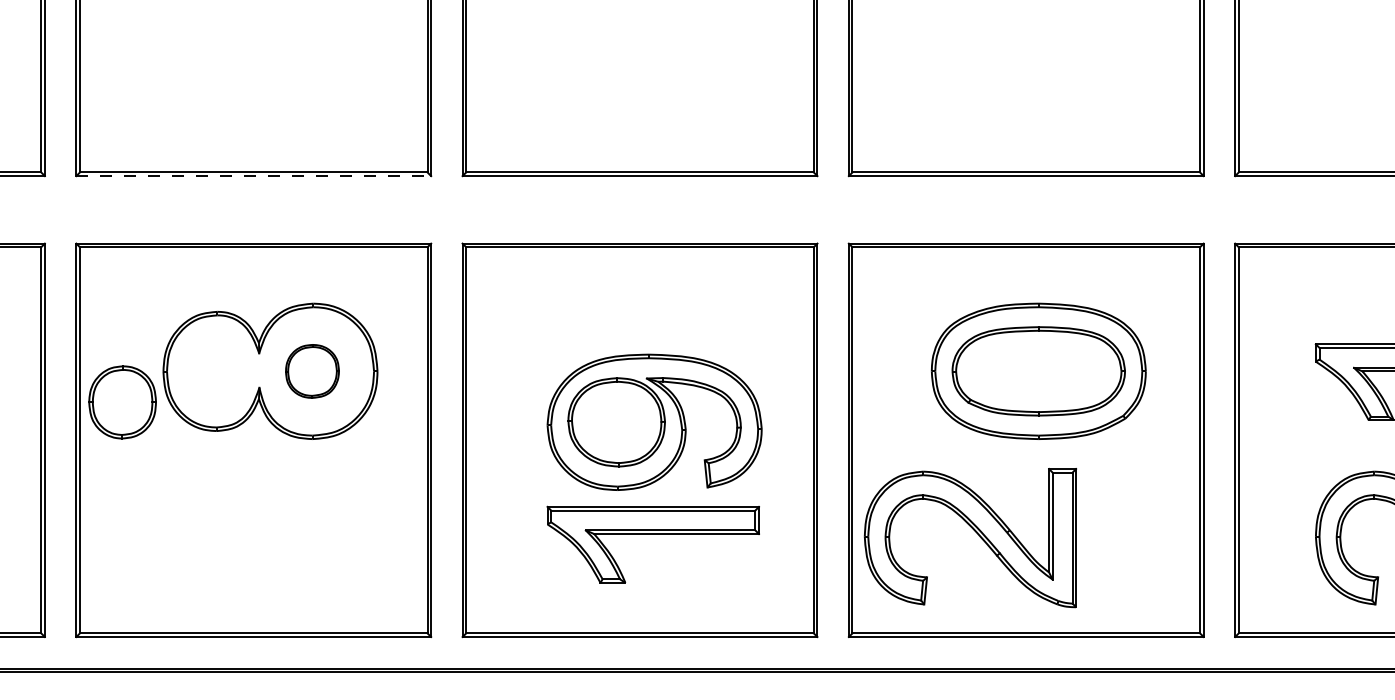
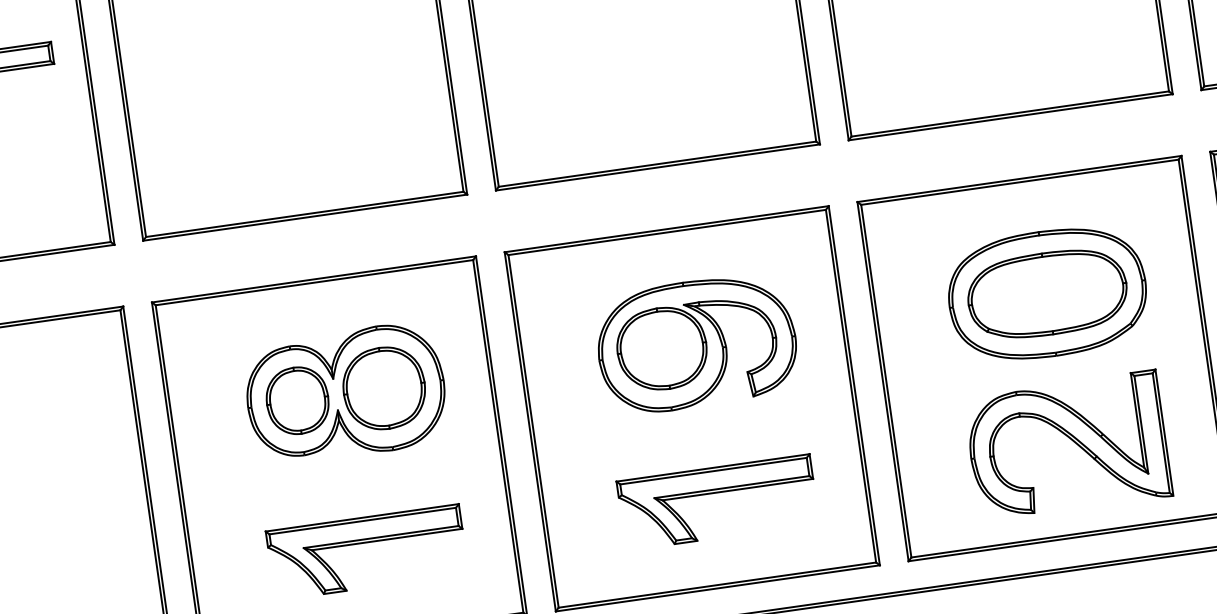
line: (254, 176) -> (305, 217), dashed -> solid
part: (312, 371) -> (384, 388), size x1.67
part: (122, 402) -> (297, 400), moved
part: (654, 421) -> (696, 343), moved
part: (975, 532) -> (1071, 440), moved
part: (268, 534) -> (365, 543), added

